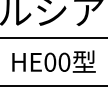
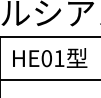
text: (64, 62) -> (59, 58), HE00 -> HE01

